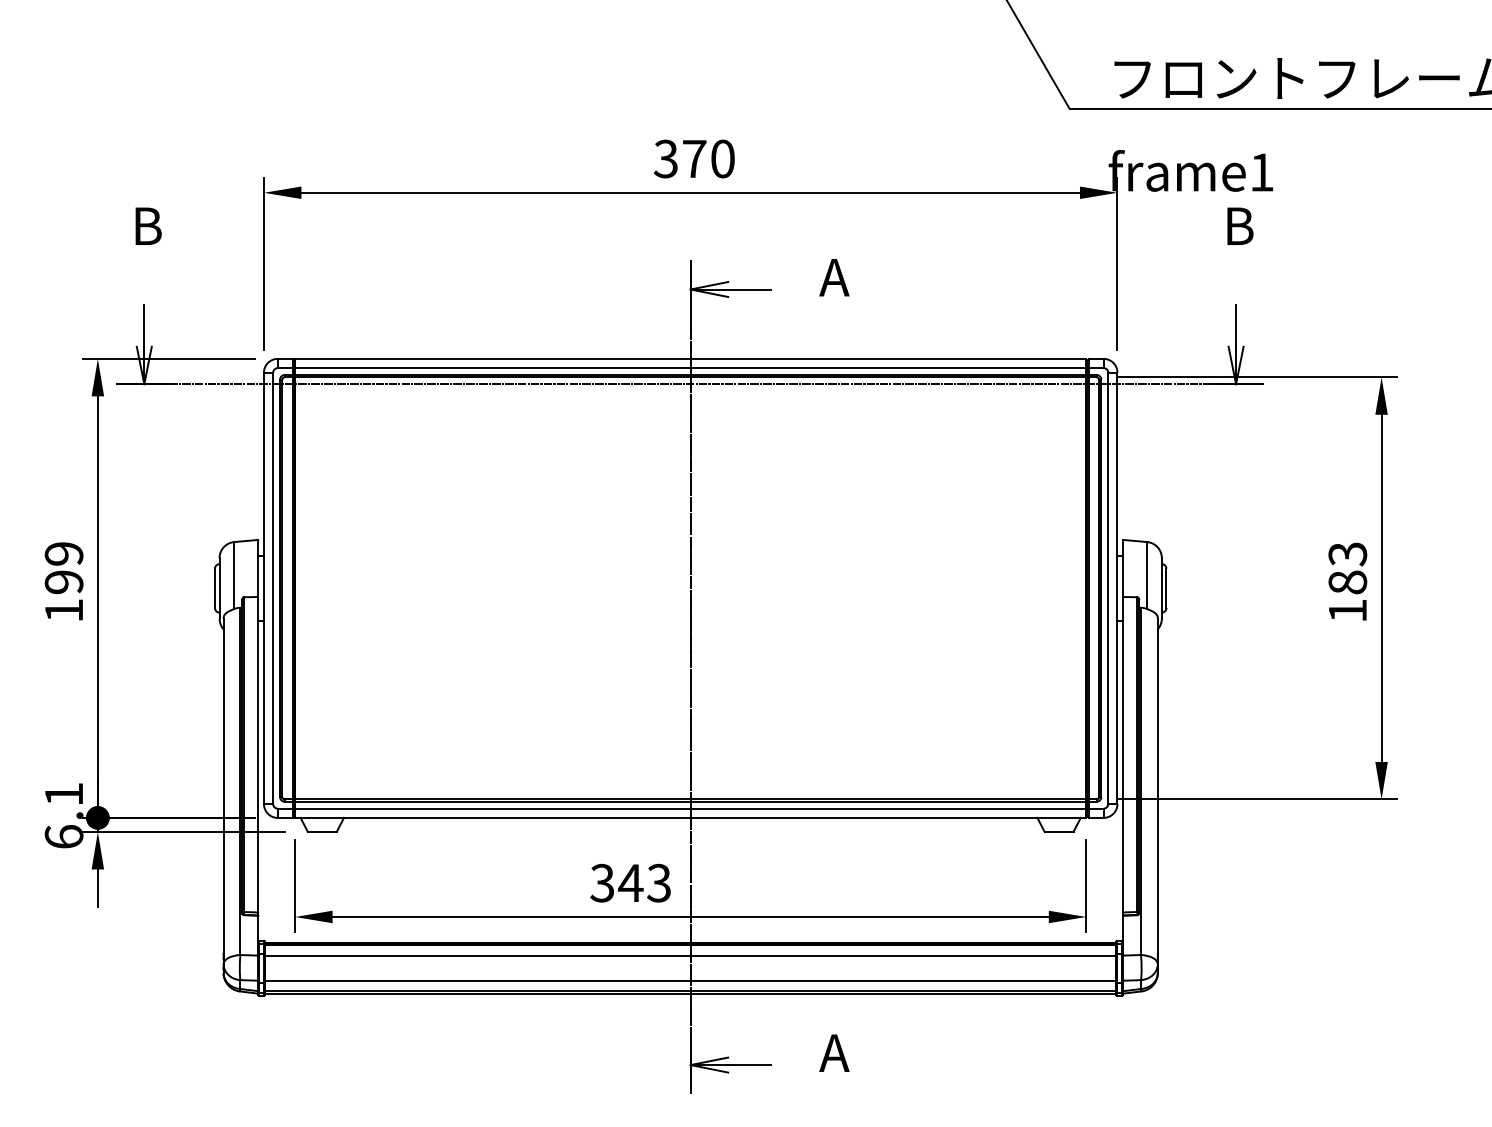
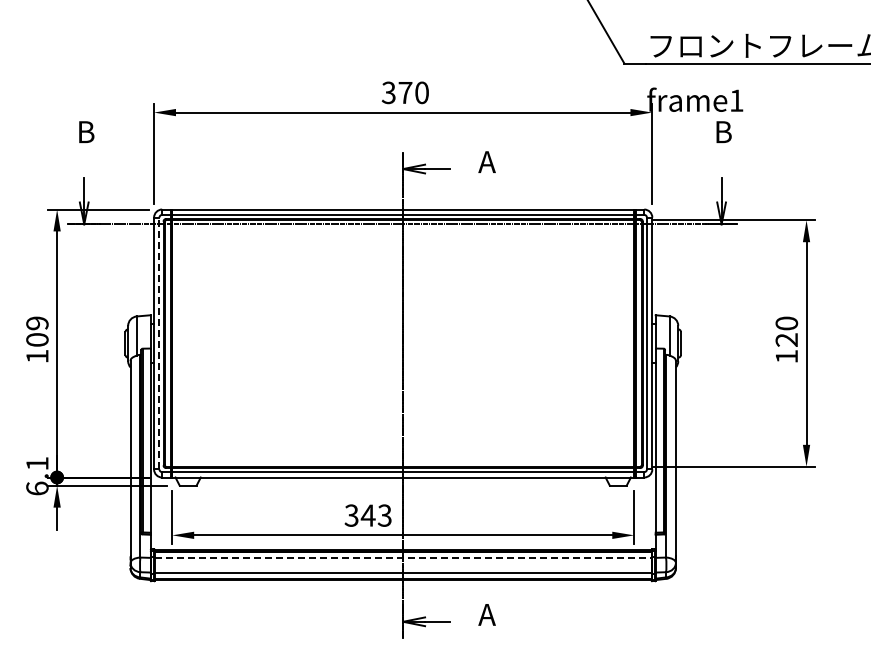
text: (1347, 567) -> (786, 331), 183 -> 120
text: (64, 581) -> (37, 339), 199 -> 109
line: (273, 588) -> (159, 343), solid -> dashed
line: (691, 954) -> (403, 557), solid -> dashed

